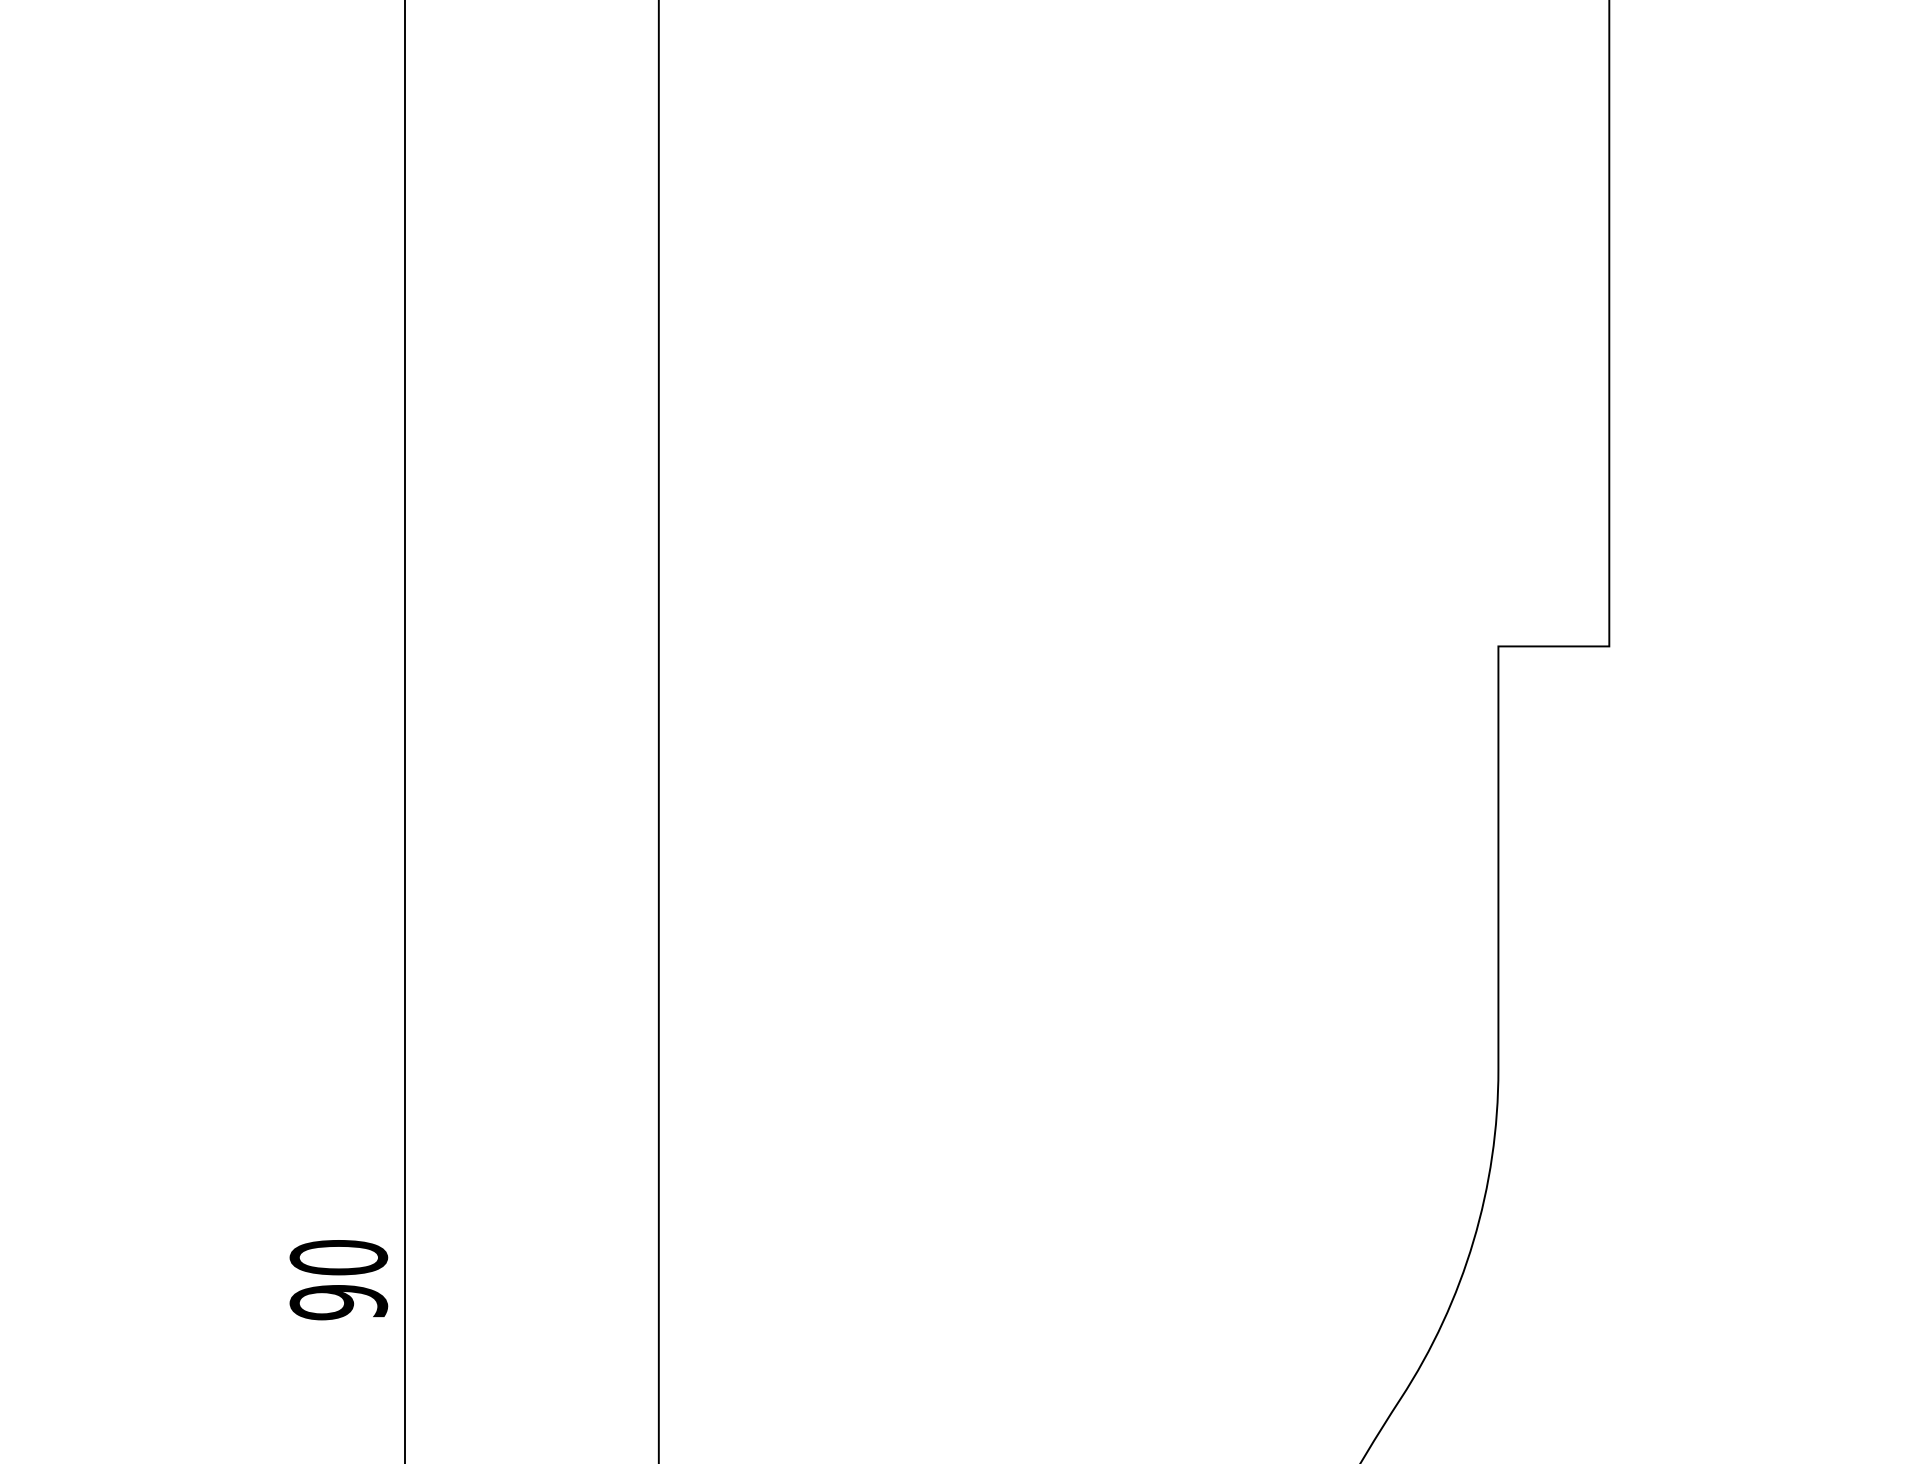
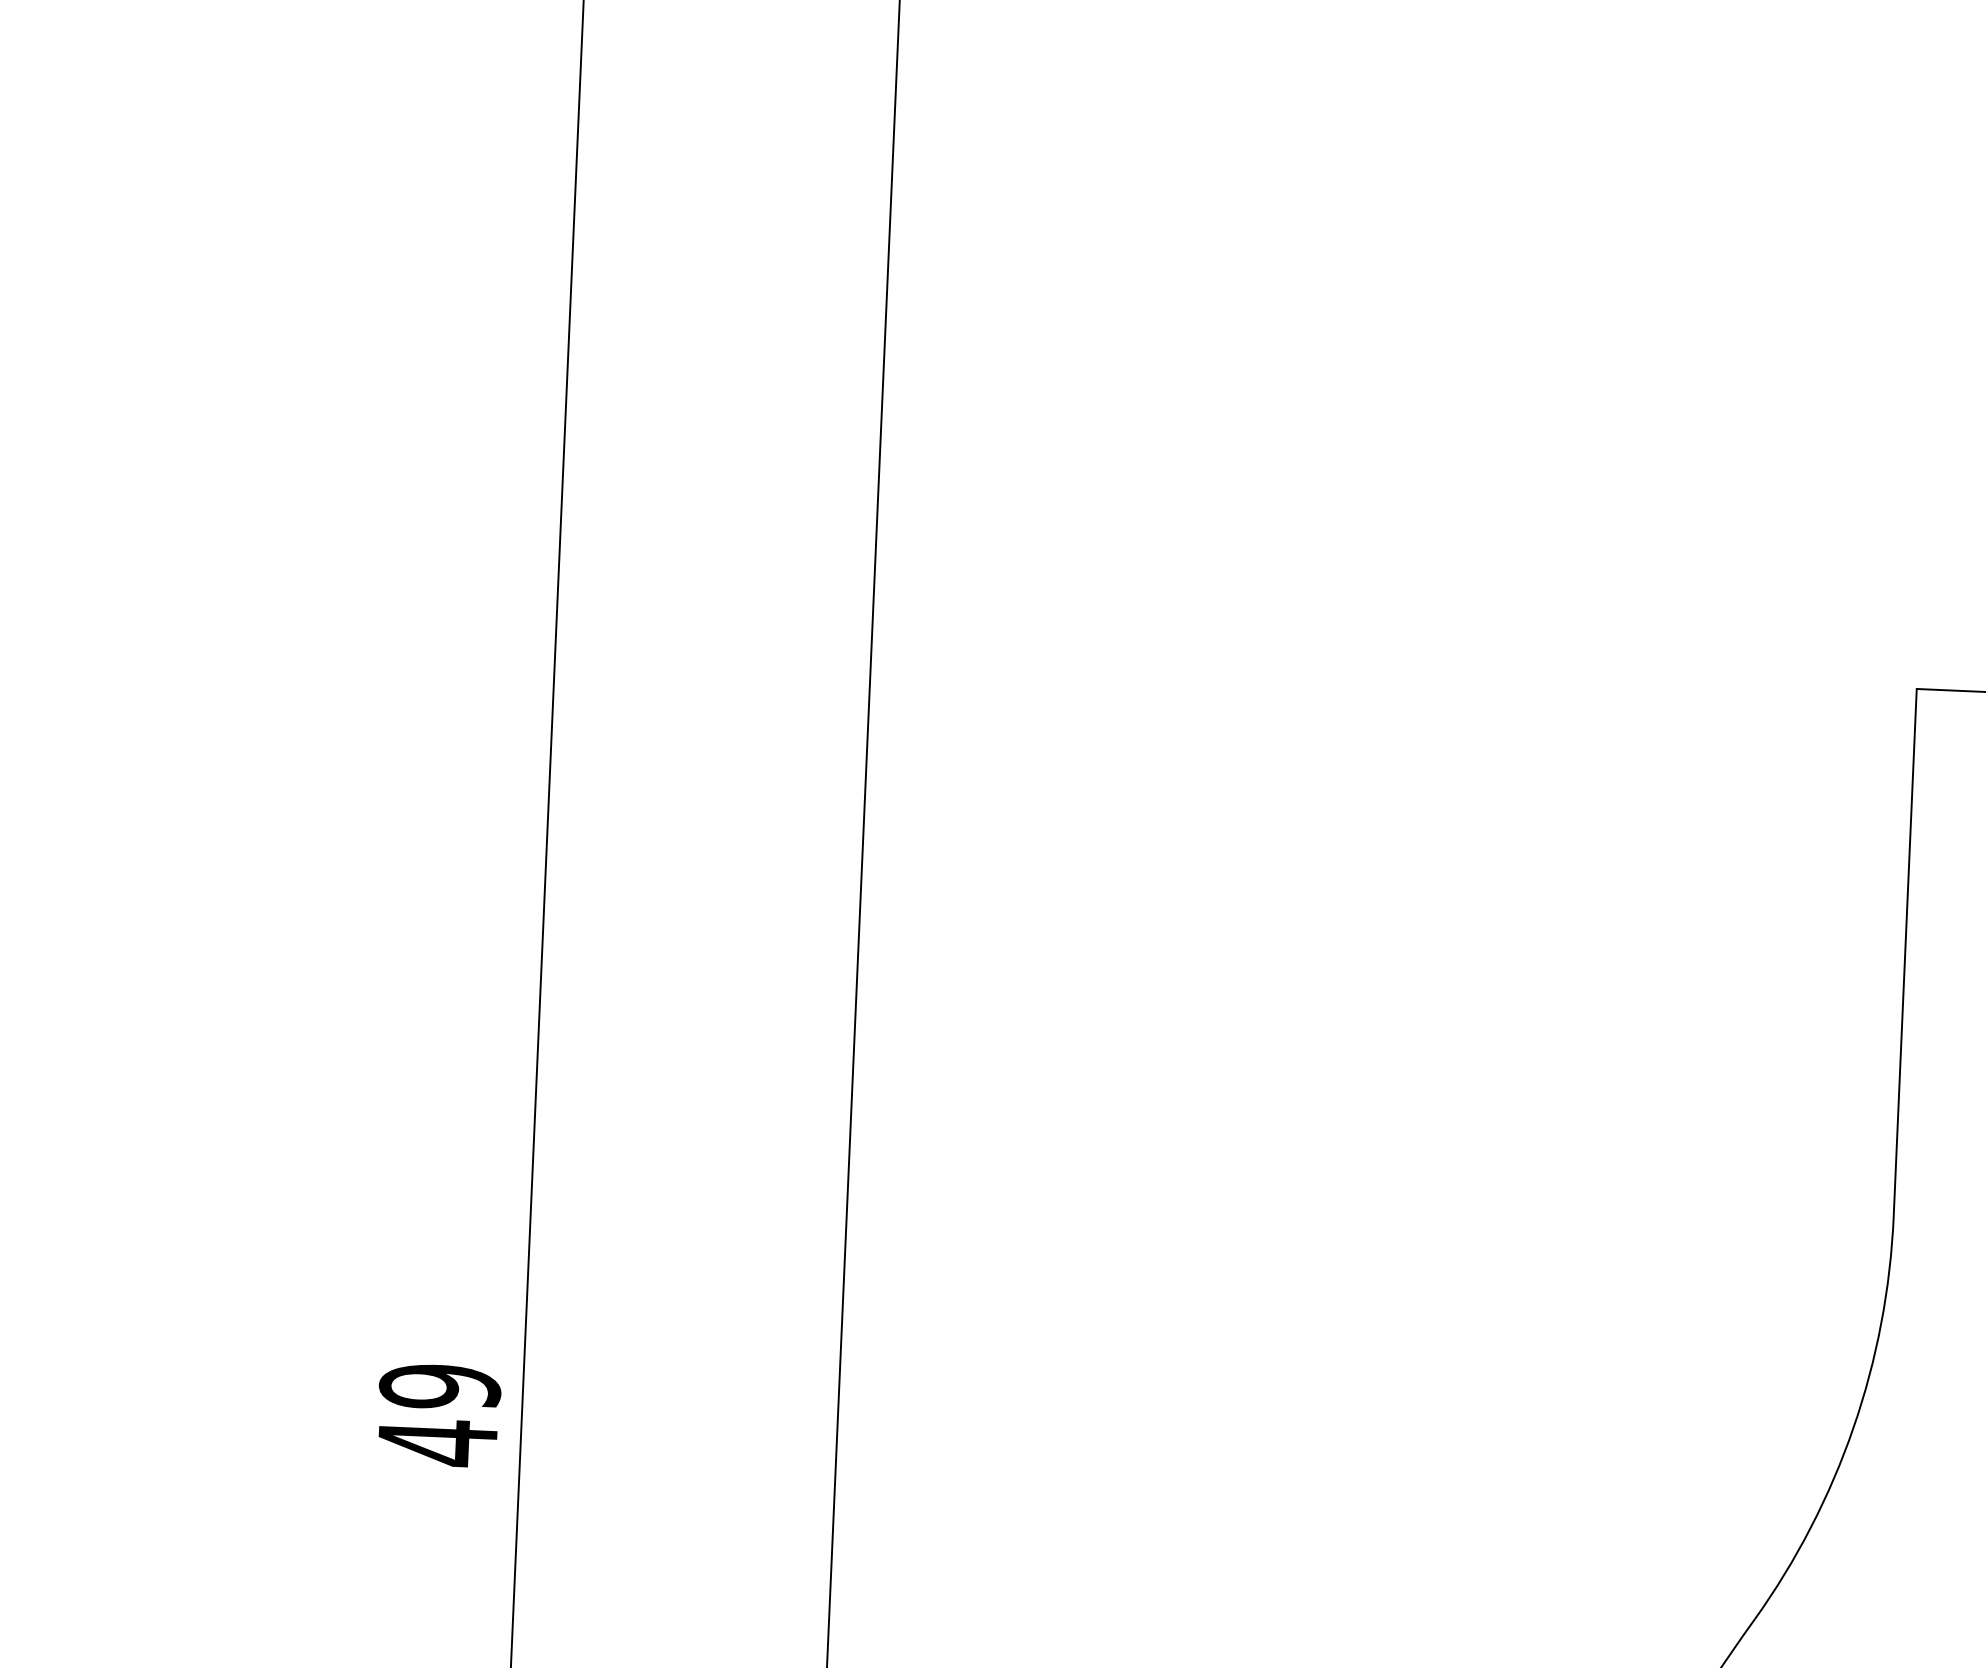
text: (338, 1280) -> (438, 1415), 90 -> 49

